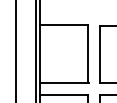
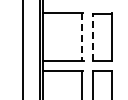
line: (87, 54) -> (82, 37), solid -> dashed
line: (100, 54) -> (92, 37), solid -> dashed

